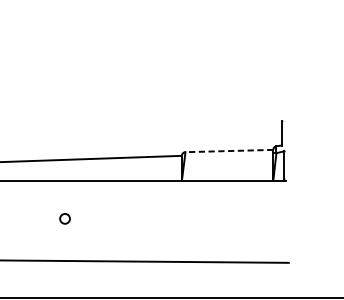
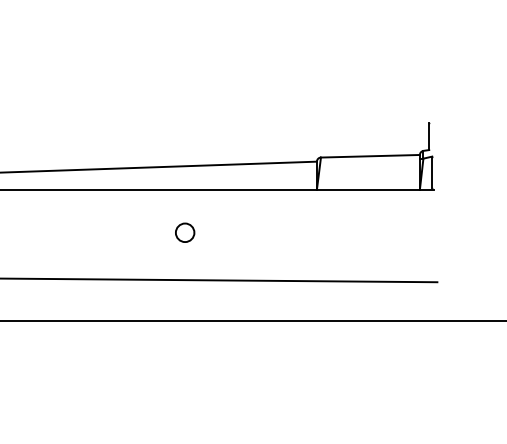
line: (228, 151) -> (369, 156), dashed -> solid
circle: (65, 218) -> (185, 232), size x1.67

